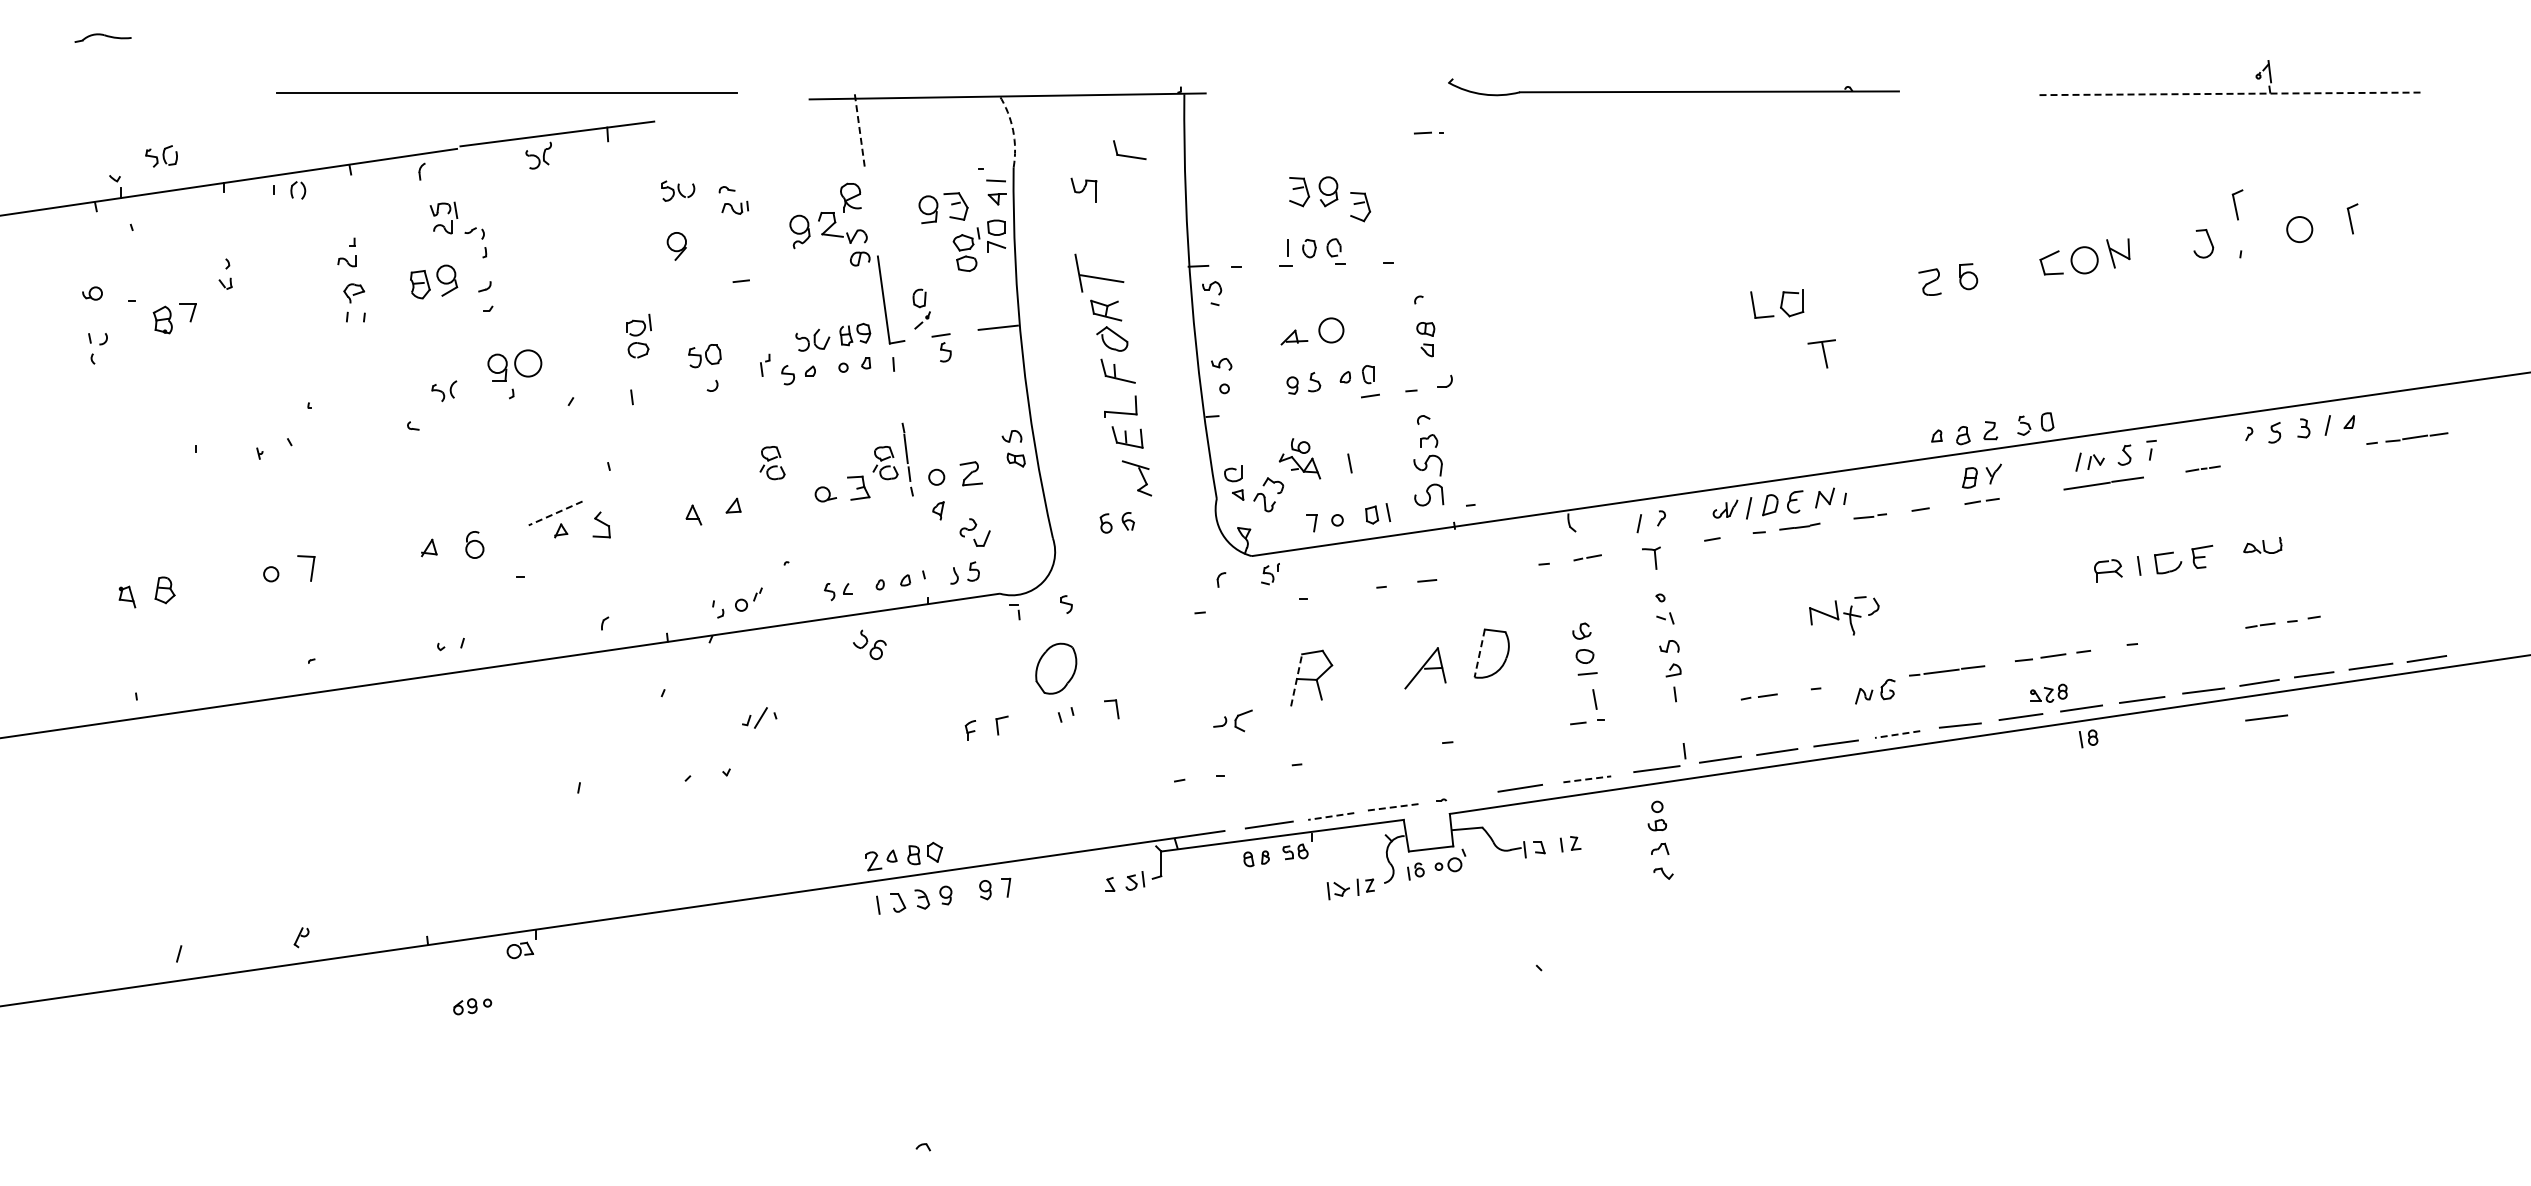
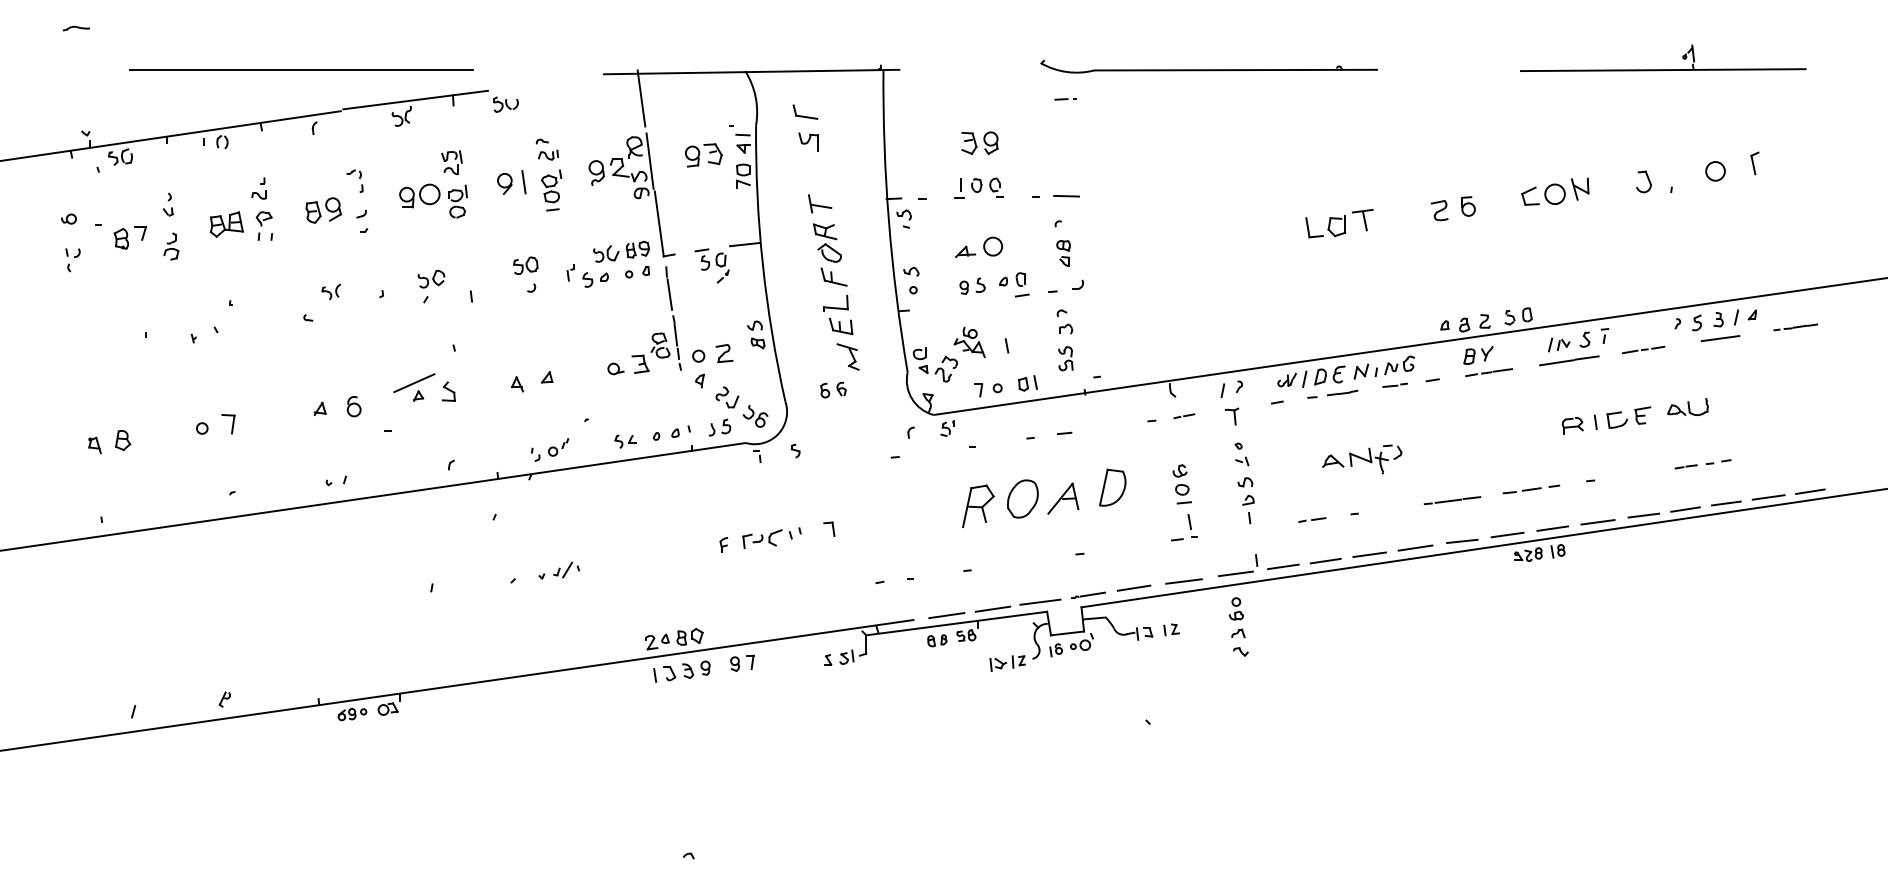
part: (102, 37) -> (76, 28), size x0.62
part: (1673, 87) -> (1208, 66), moved
line: (506, 92) -> (300, 69), moved
line: (2229, 93) -> (1663, 69), dashed -> solid
arc: (1013, 130) -> (756, 97), dashed -> solid
line: (859, 131) -> (641, 98), dashed -> solid
part: (1129, 149) -> (805, 111), moved
part: (161, 156) -> (120, 157), moved
part: (678, 190) -> (506, 104), moved
part: (2237, 204) -> (1669, 152), removed
part: (1360, 207) -> (1014, 154), removed
line: (871, 215) -> (650, 160), added
part: (443, 217) -> (451, 162), moved
line: (702, 244) -> (524, 182), added
part: (966, 249) -> (551, 186), moved
line: (1429, 262) -> (1066, 195), added
part: (1099, 272) -> (820, 203), size x0.62
part: (303, 300) -> (226, 224), added
part: (921, 308) -> (722, 267), moved
part: (229, 329) -> (171, 245), added
part: (638, 335) -> (457, 201), moved
part: (1821, 353) -> (1362, 219), moved
part: (514, 365) -> (419, 195), moved
part: (578, 374) -> (431, 279), added
line: (897, 394) -> (669, 294), added
part: (2406, 438) -> (1795, 327), size x0.71
line: (2306, 453) -> (1720, 338), added
part: (772, 463) -> (576, 345), removed
part: (2202, 468) -> (1643, 349), size x1.67
part: (1428, 480) -> (1065, 358), size x0.62
line: (2014, 496) -> (1502, 370), added
line: (555, 513) -> (414, 383), dashed -> solid
part: (2262, 545) -> (1687, 407), size x1.43
part: (1786, 617) -> (1332, 460), added
part: (869, 644) -> (755, 416), moved
line: (1479, 653) -> (1103, 487), dashed -> solid
part: (1056, 668) -> (1023, 498), moved
line: (1296, 680) -> (967, 507), dashed -> solid
part: (1875, 691) -> (1399, 365), moved
part: (2048, 692) -> (1528, 554), moved
part: (759, 717) -> (566, 569), moved
line: (2266, 717) -> (1690, 535), removed
part: (1232, 720) -> (767, 537), moved
line: (1897, 734) -> (1415, 548), dashed -> solid
line: (1587, 779) -> (1184, 581), dashed -> solid
line: (1465, 796) -> (1093, 594), added
line: (1395, 807) -> (1040, 602), dashed -> solid
line: (1330, 816) -> (992, 609), dashed -> solid
part: (472, 1006) -> (352, 714), moved

